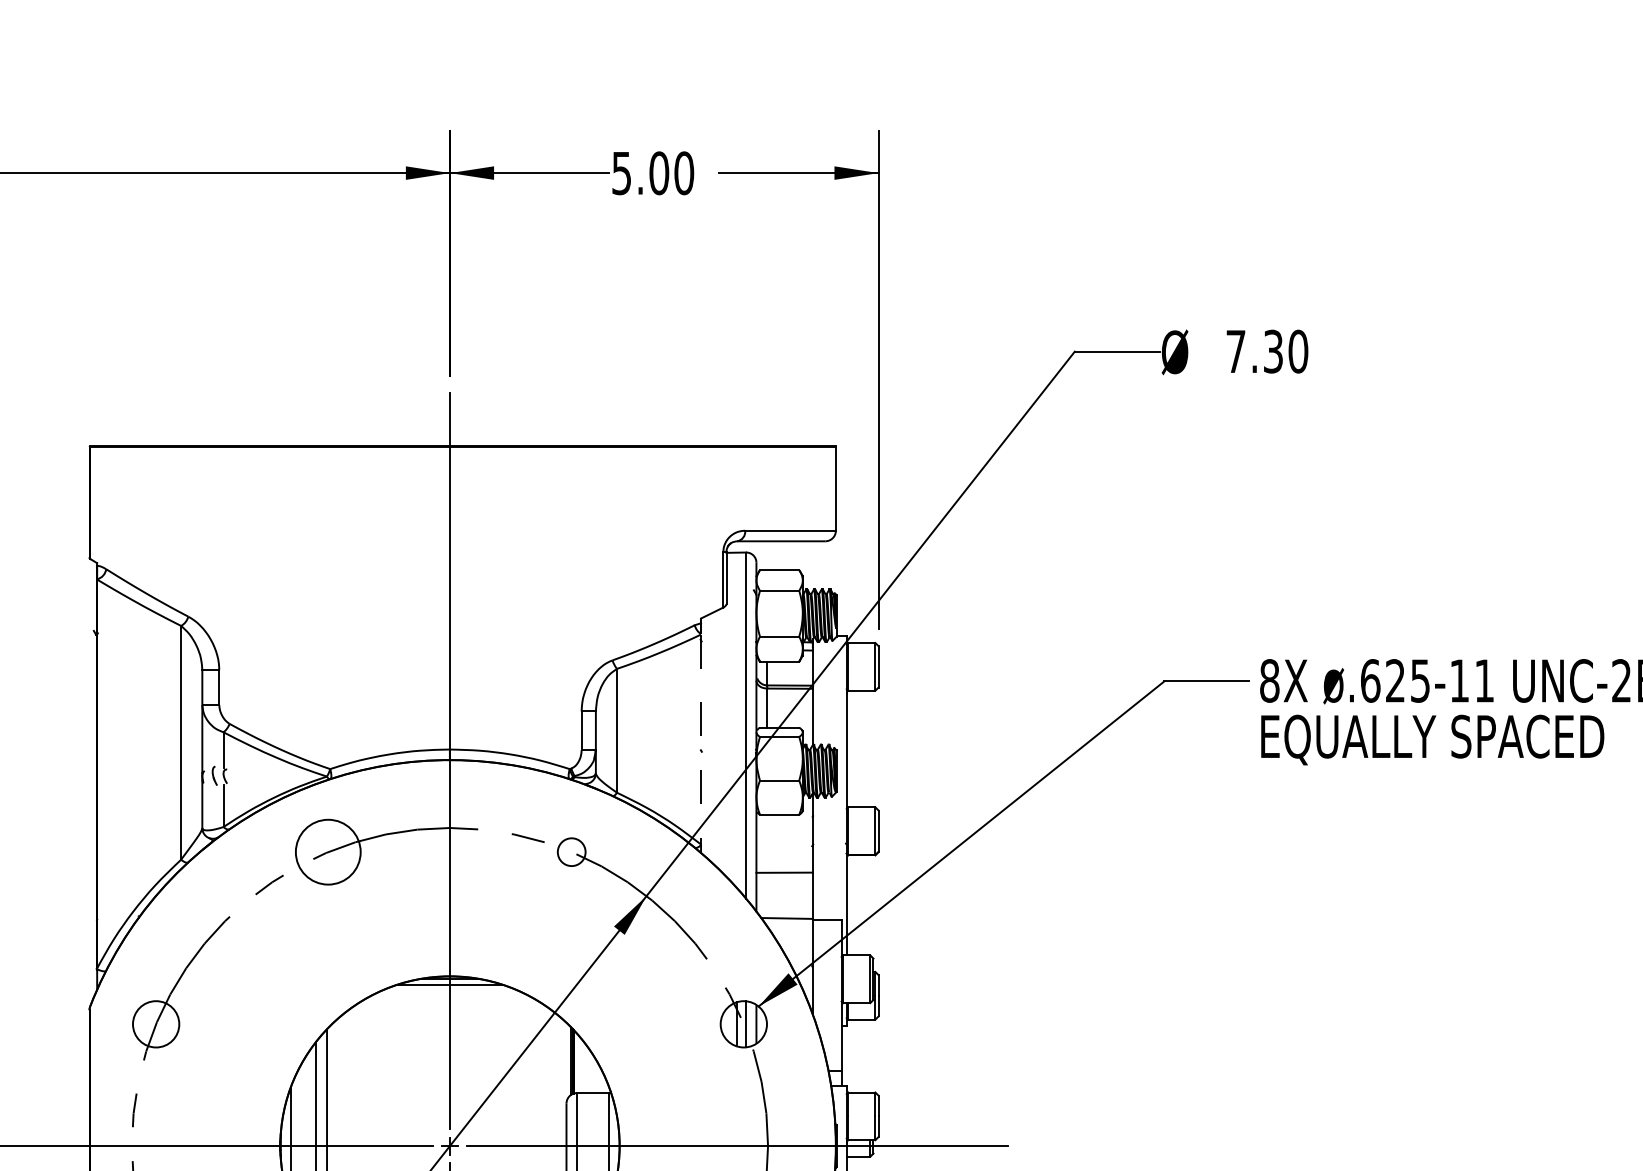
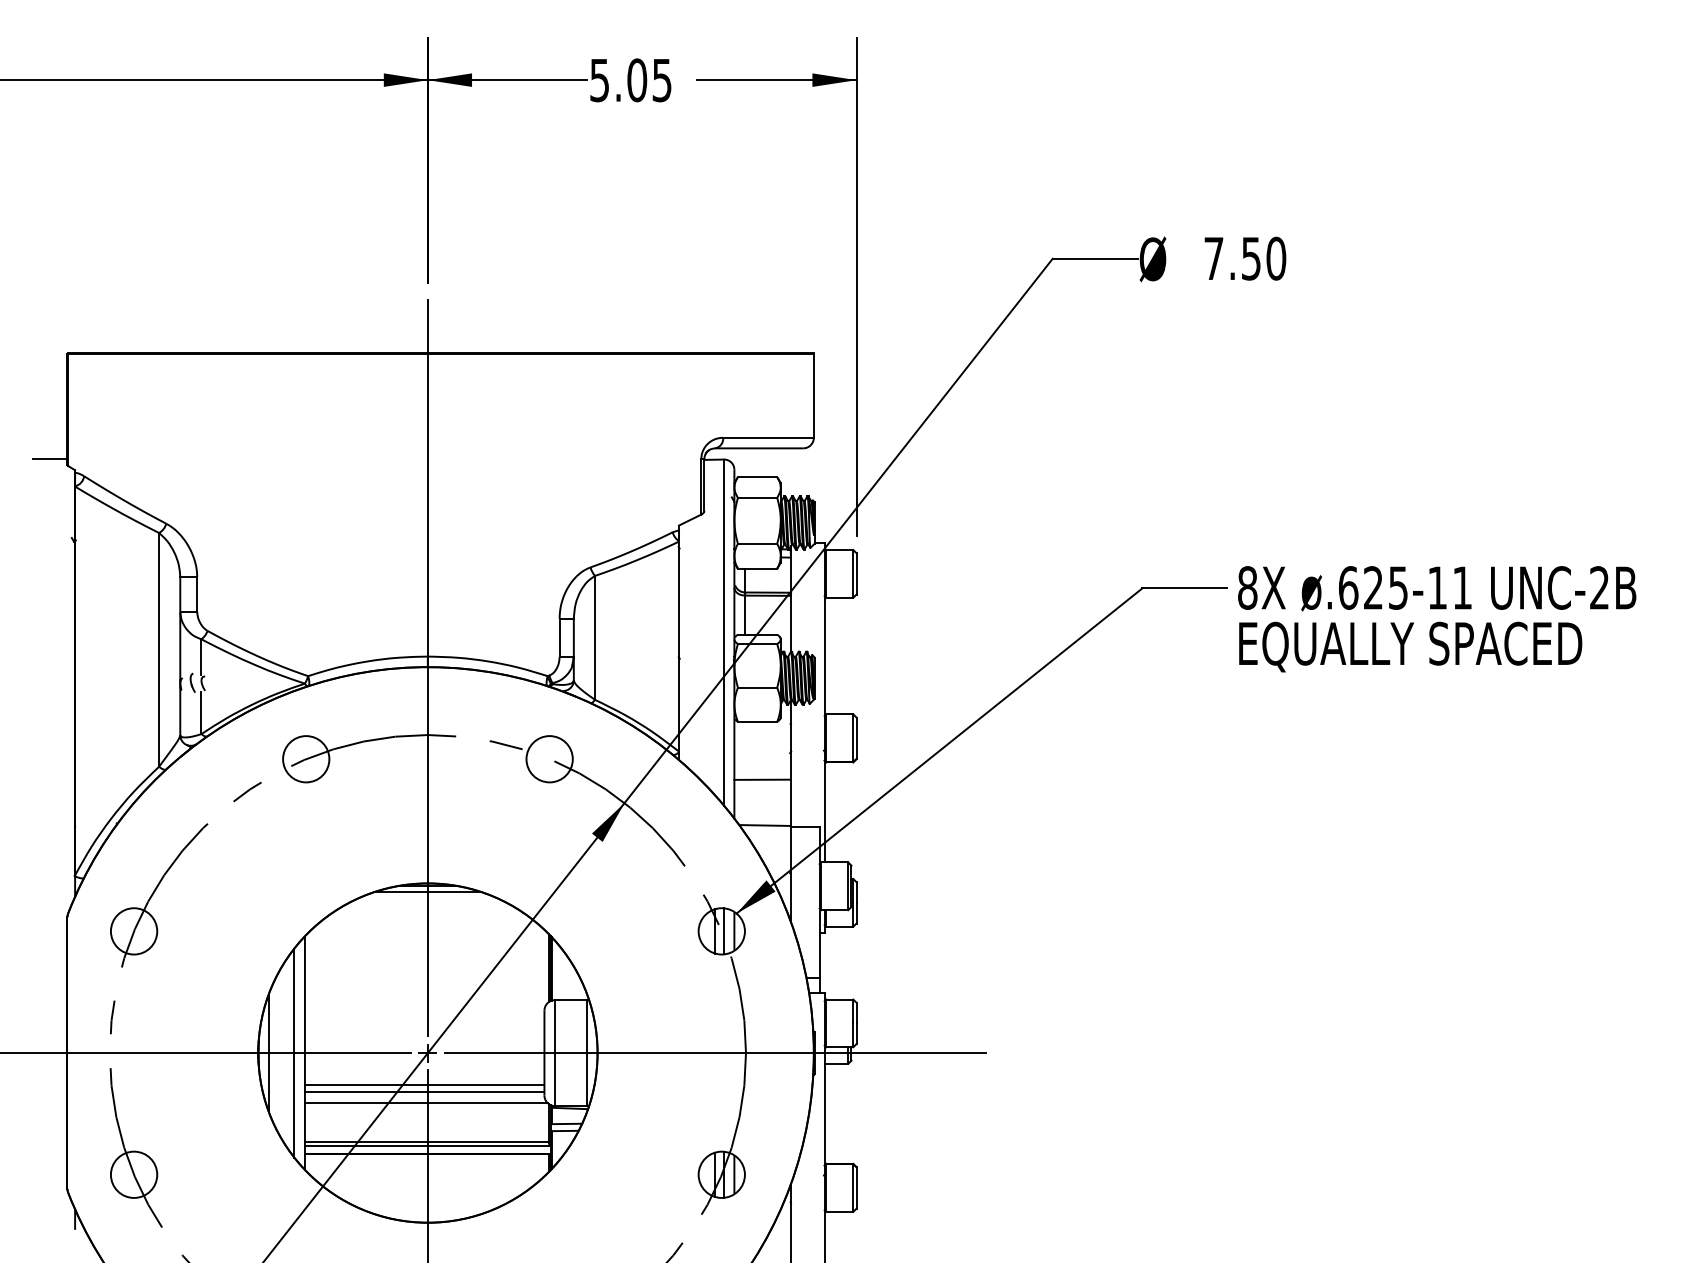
text: (684, 173) -> (662, 80), 5.00 -> 5.05
text: (1273, 350) -> (1251, 257), 7.30 -> 7.50
line: (71, 552) -> (49, 459), added
line: (701, 739) -> (679, 646), dashed -> solid
circle: (328, 852) -> (306, 759), size x0.71
circle: (571, 852) -> (549, 759), size x1.67

